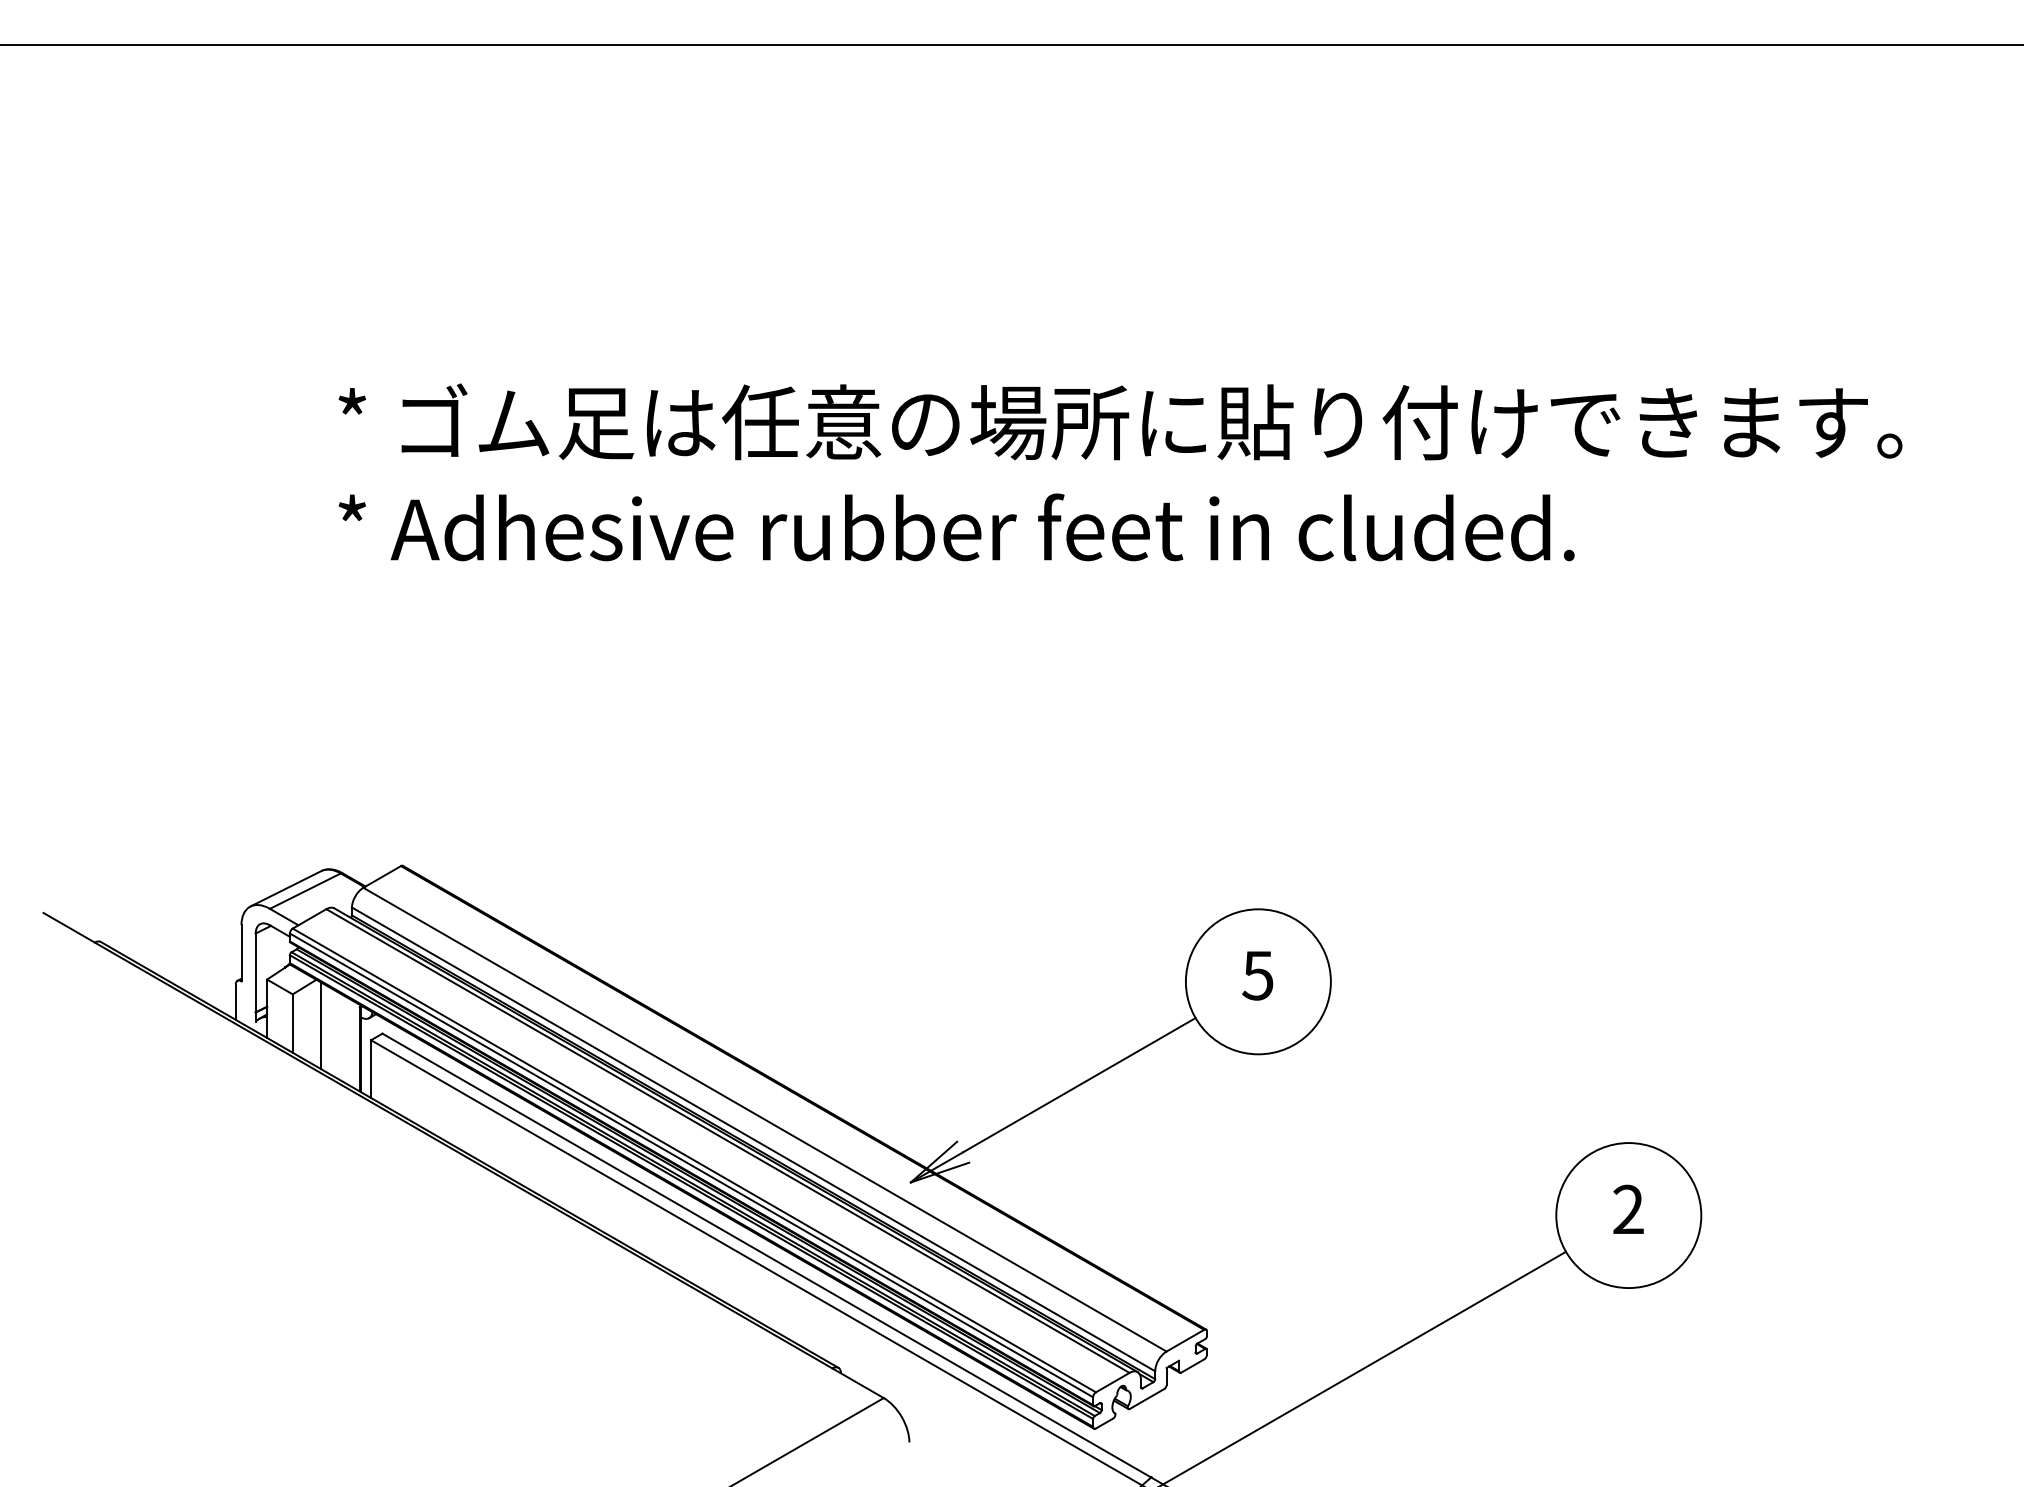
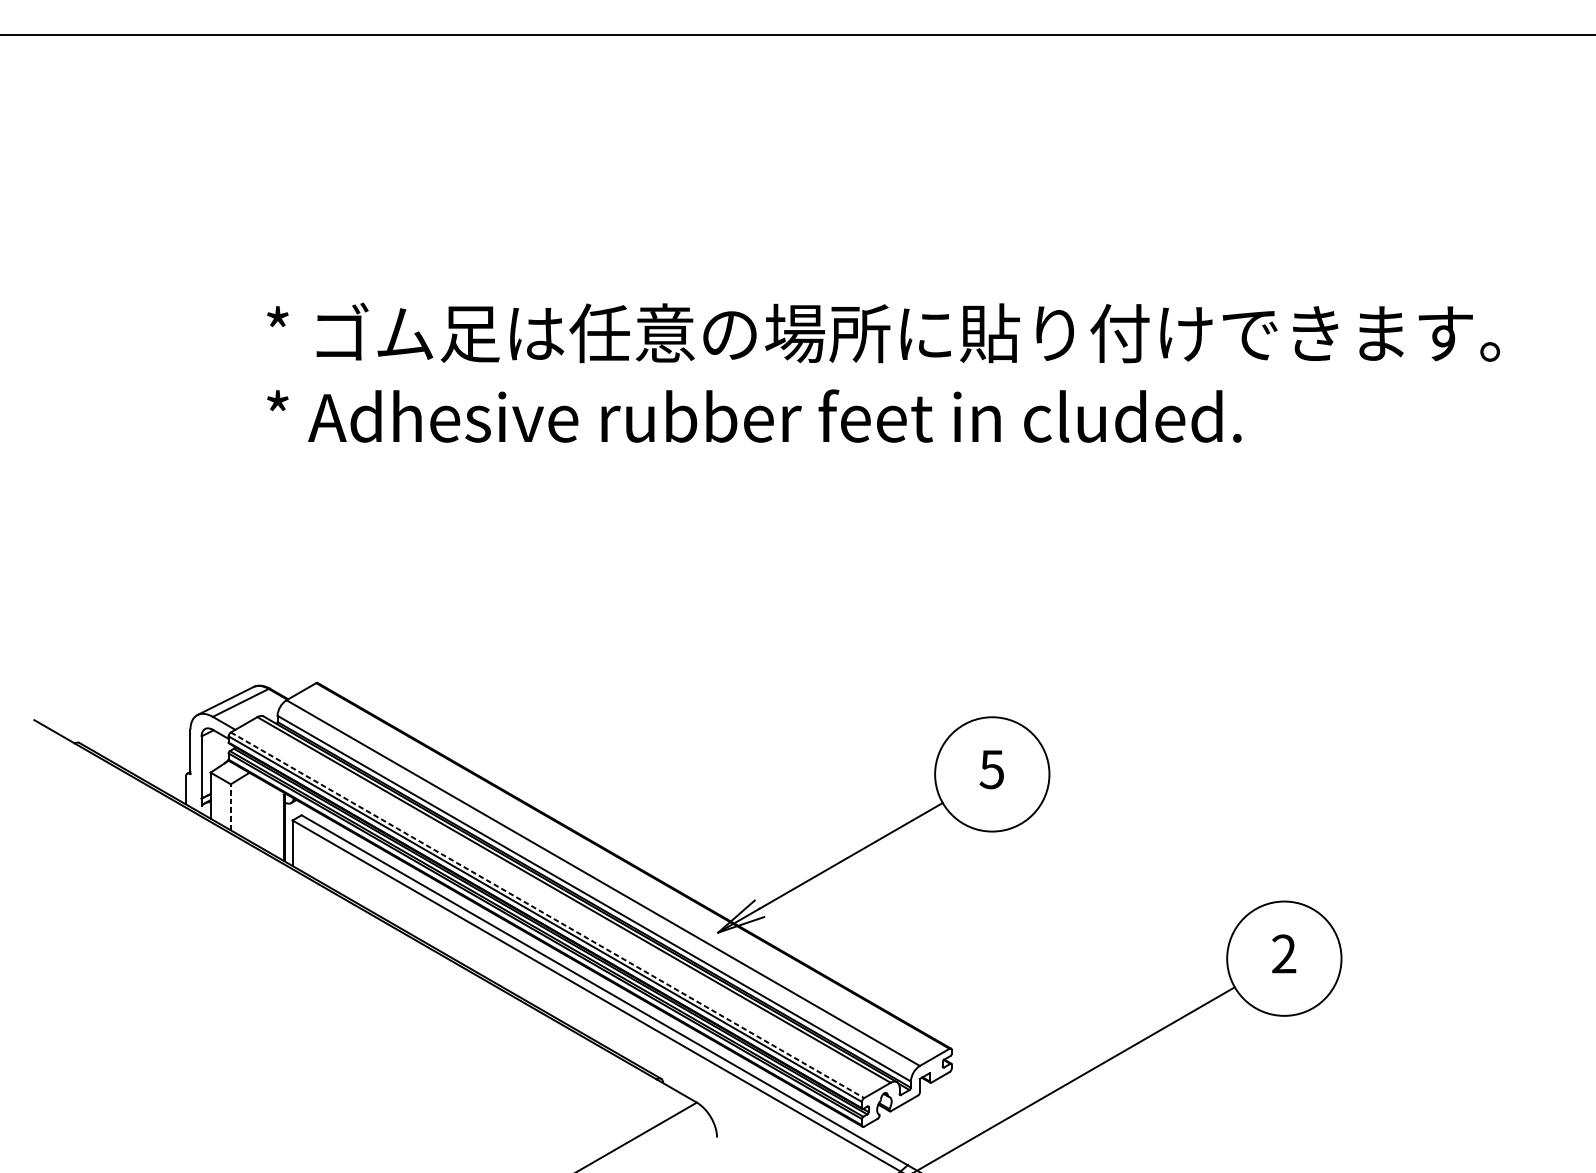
line: (292, 1023) -> (230, 807), solid -> dashed
line: (321, 1025) -> (253, 808), removed
line: (694, 1160) -> (547, 915), solid -> dashed

